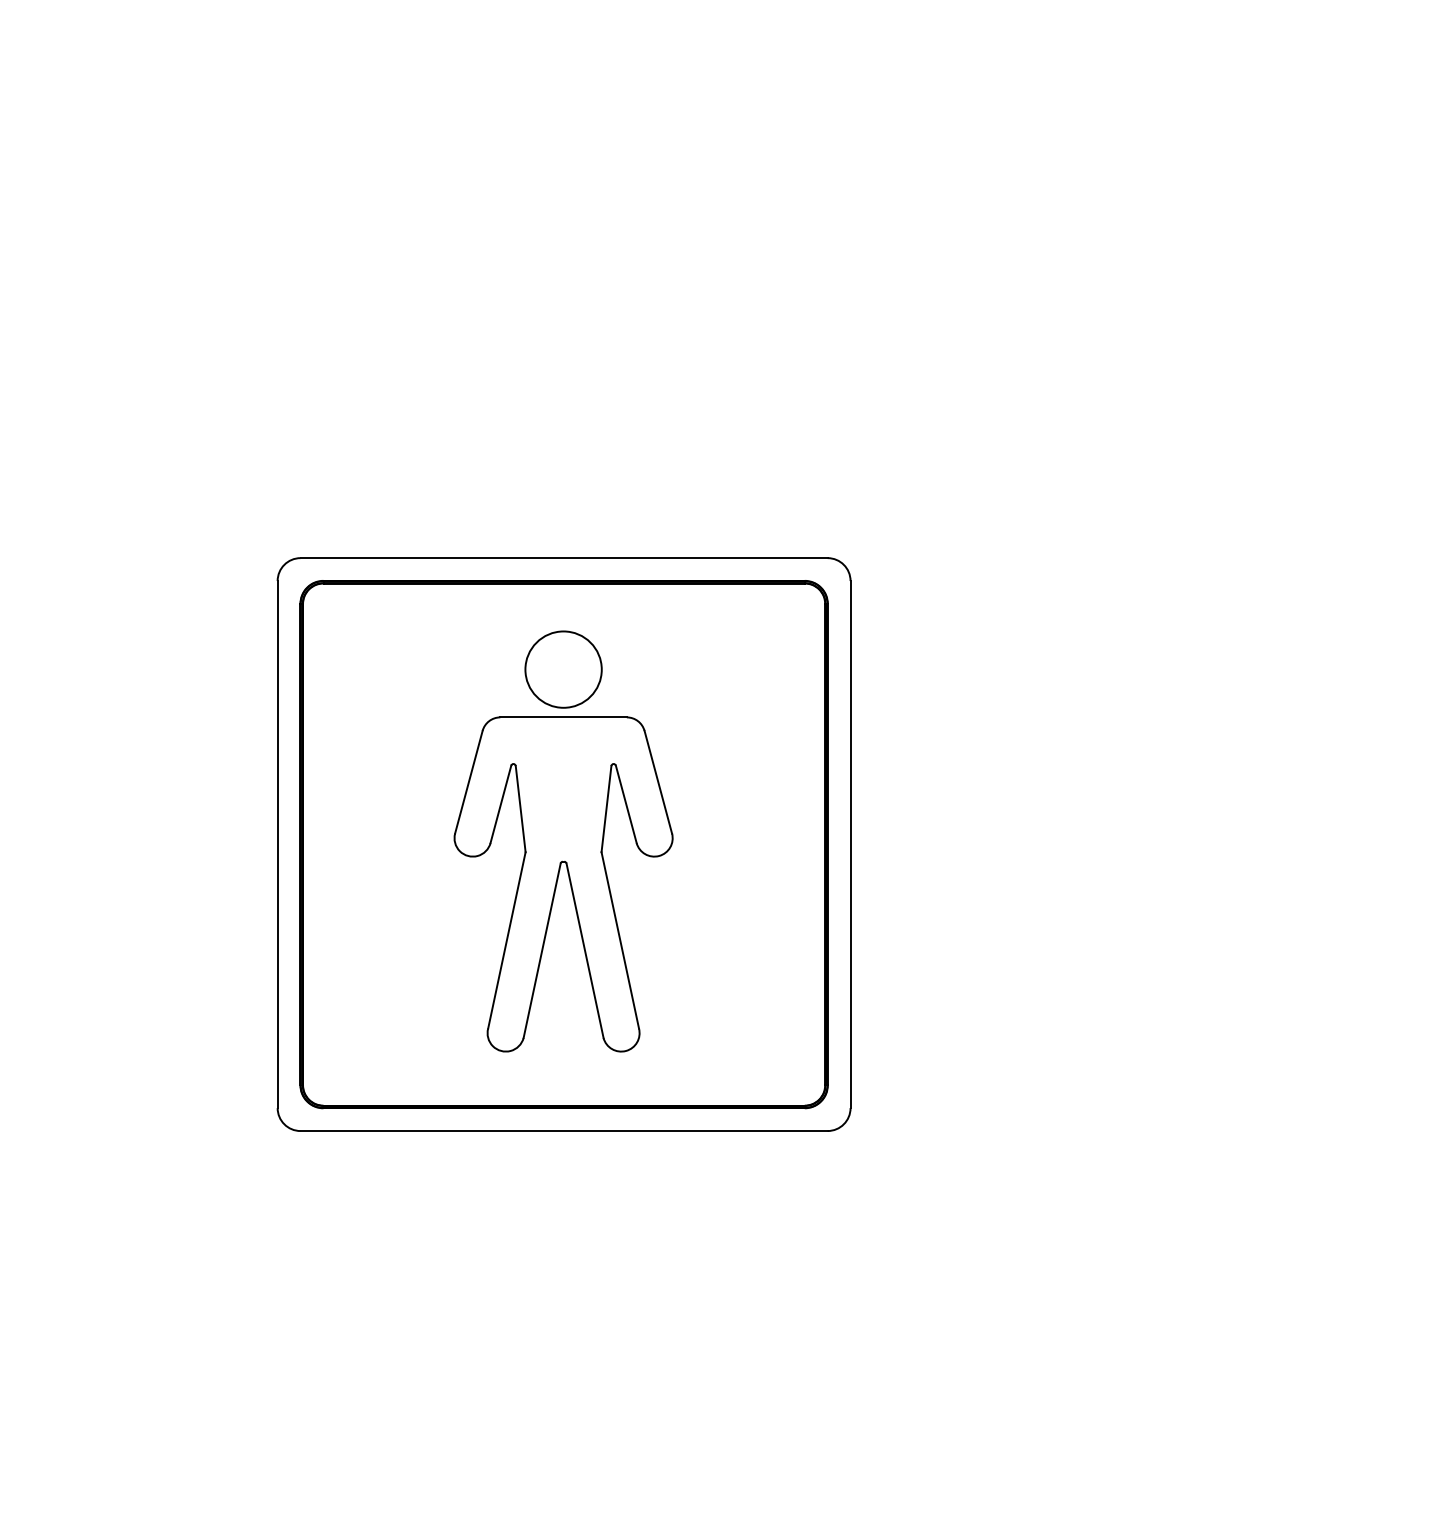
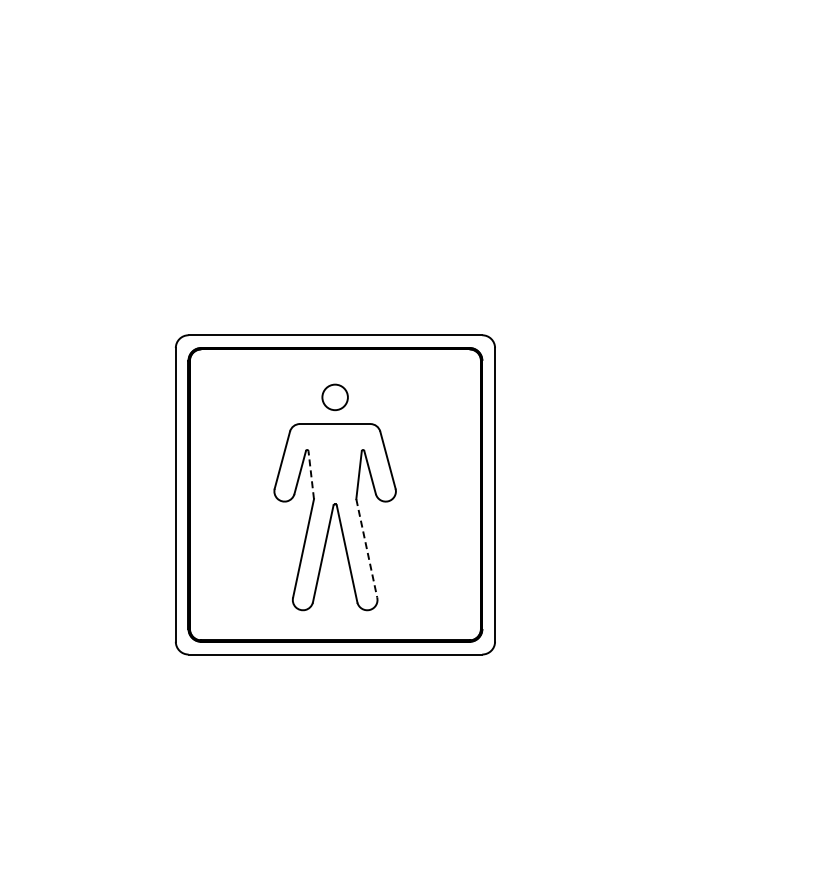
circle: (562, 669) -> (334, 397), size x0.6
line: (521, 807) -> (311, 474), solid -> dashed
line: (619, 940) -> (366, 548), solid -> dashed

